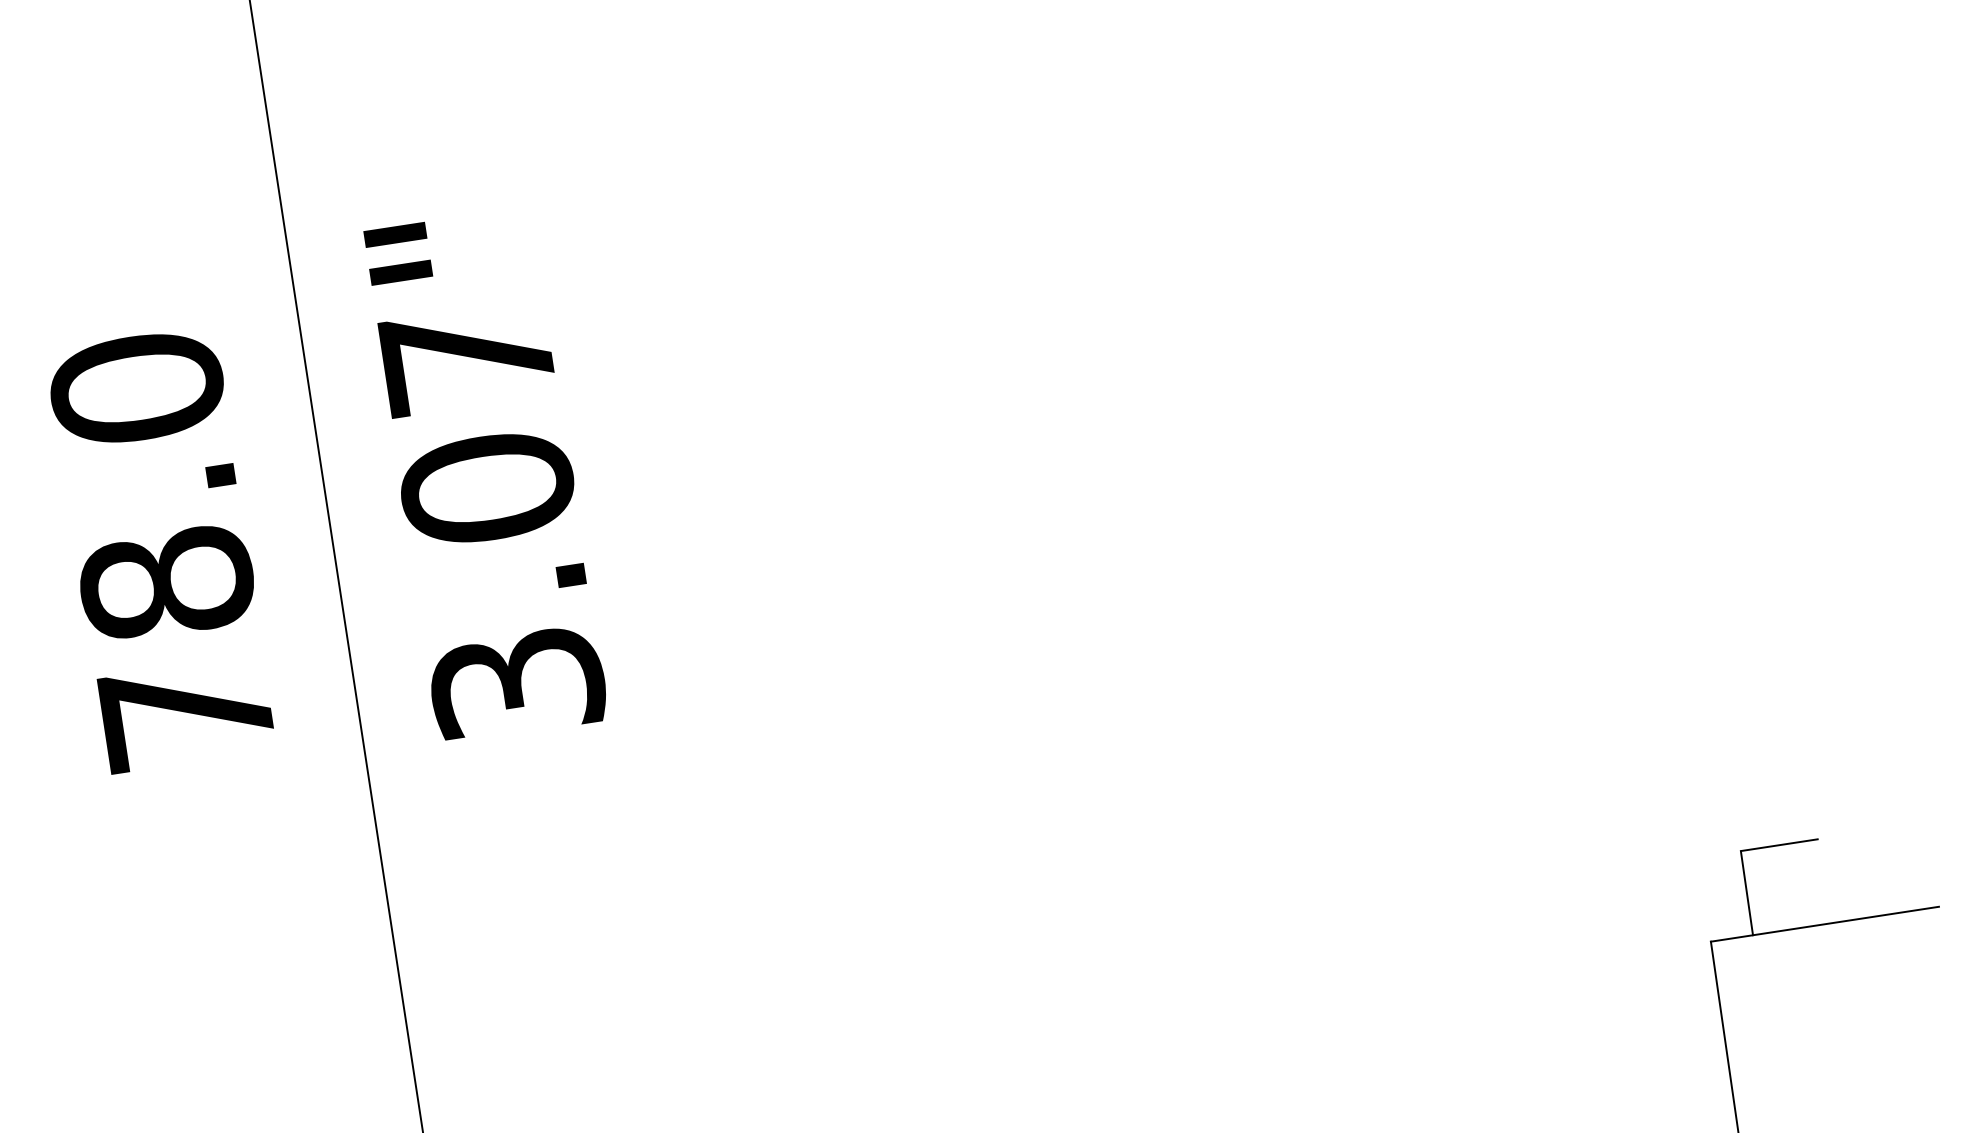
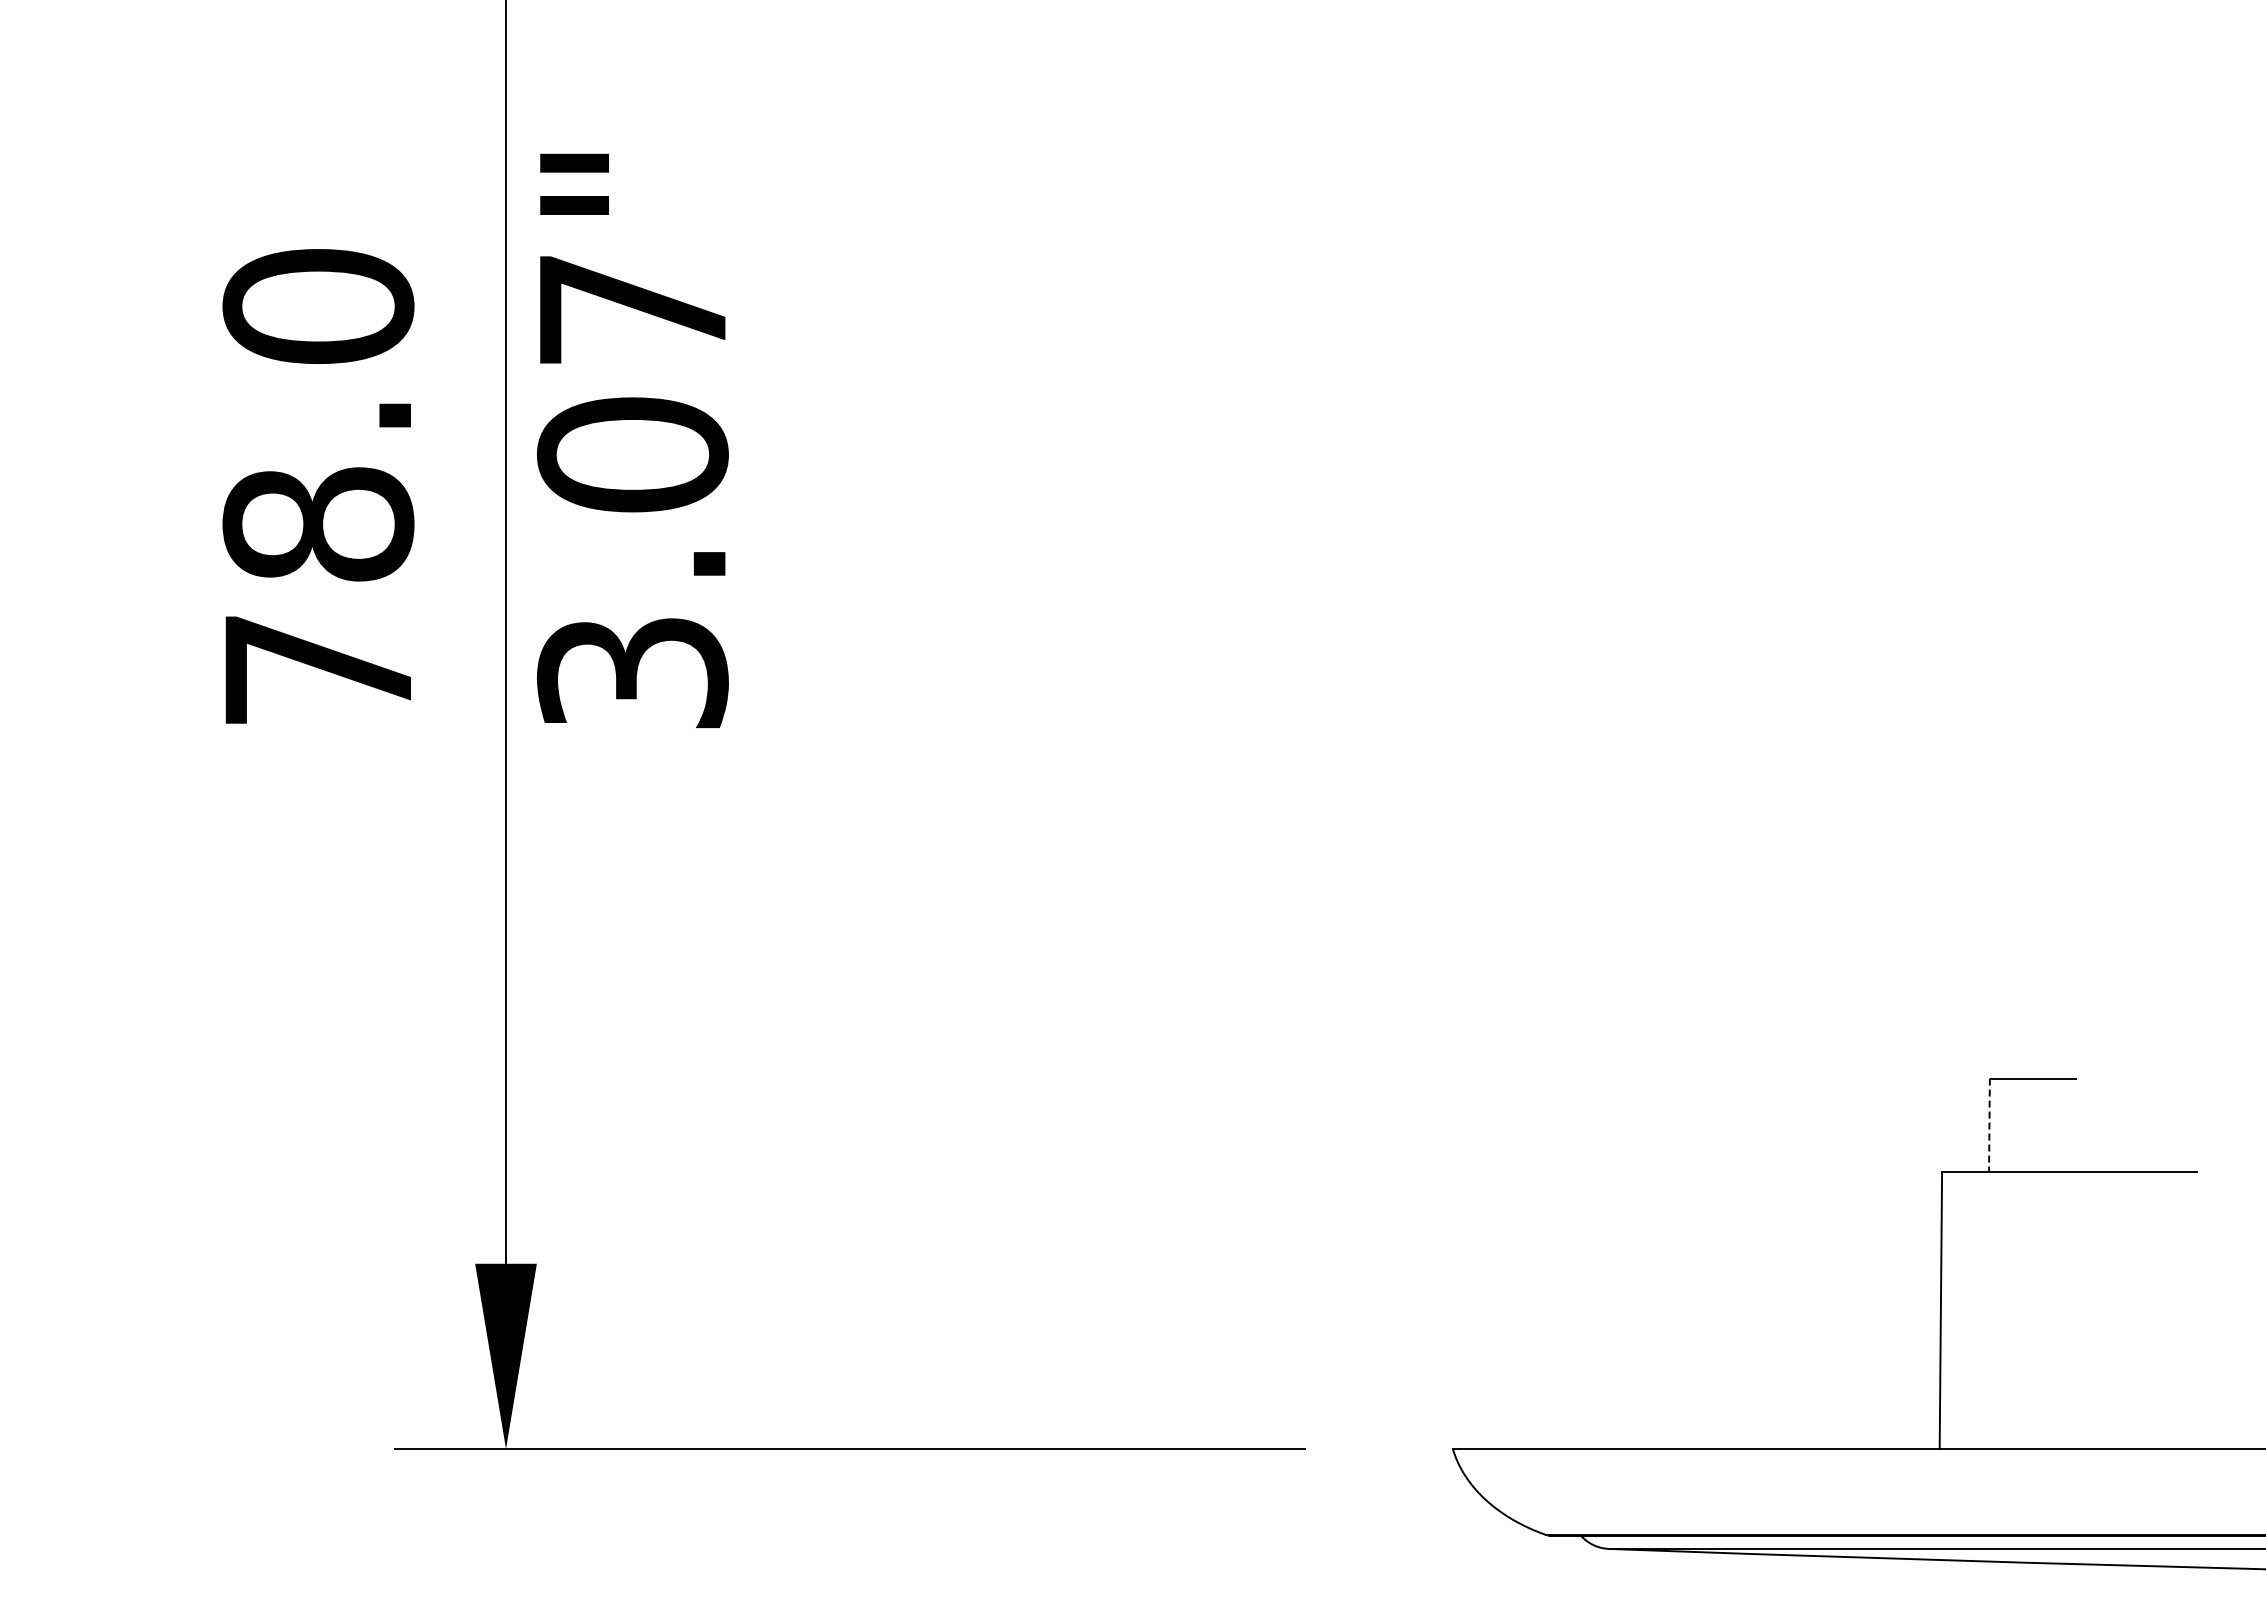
text: (485, 475) -> (632, 440), moved
line: (1746, 893) -> (1989, 1125), solid -> dashed

